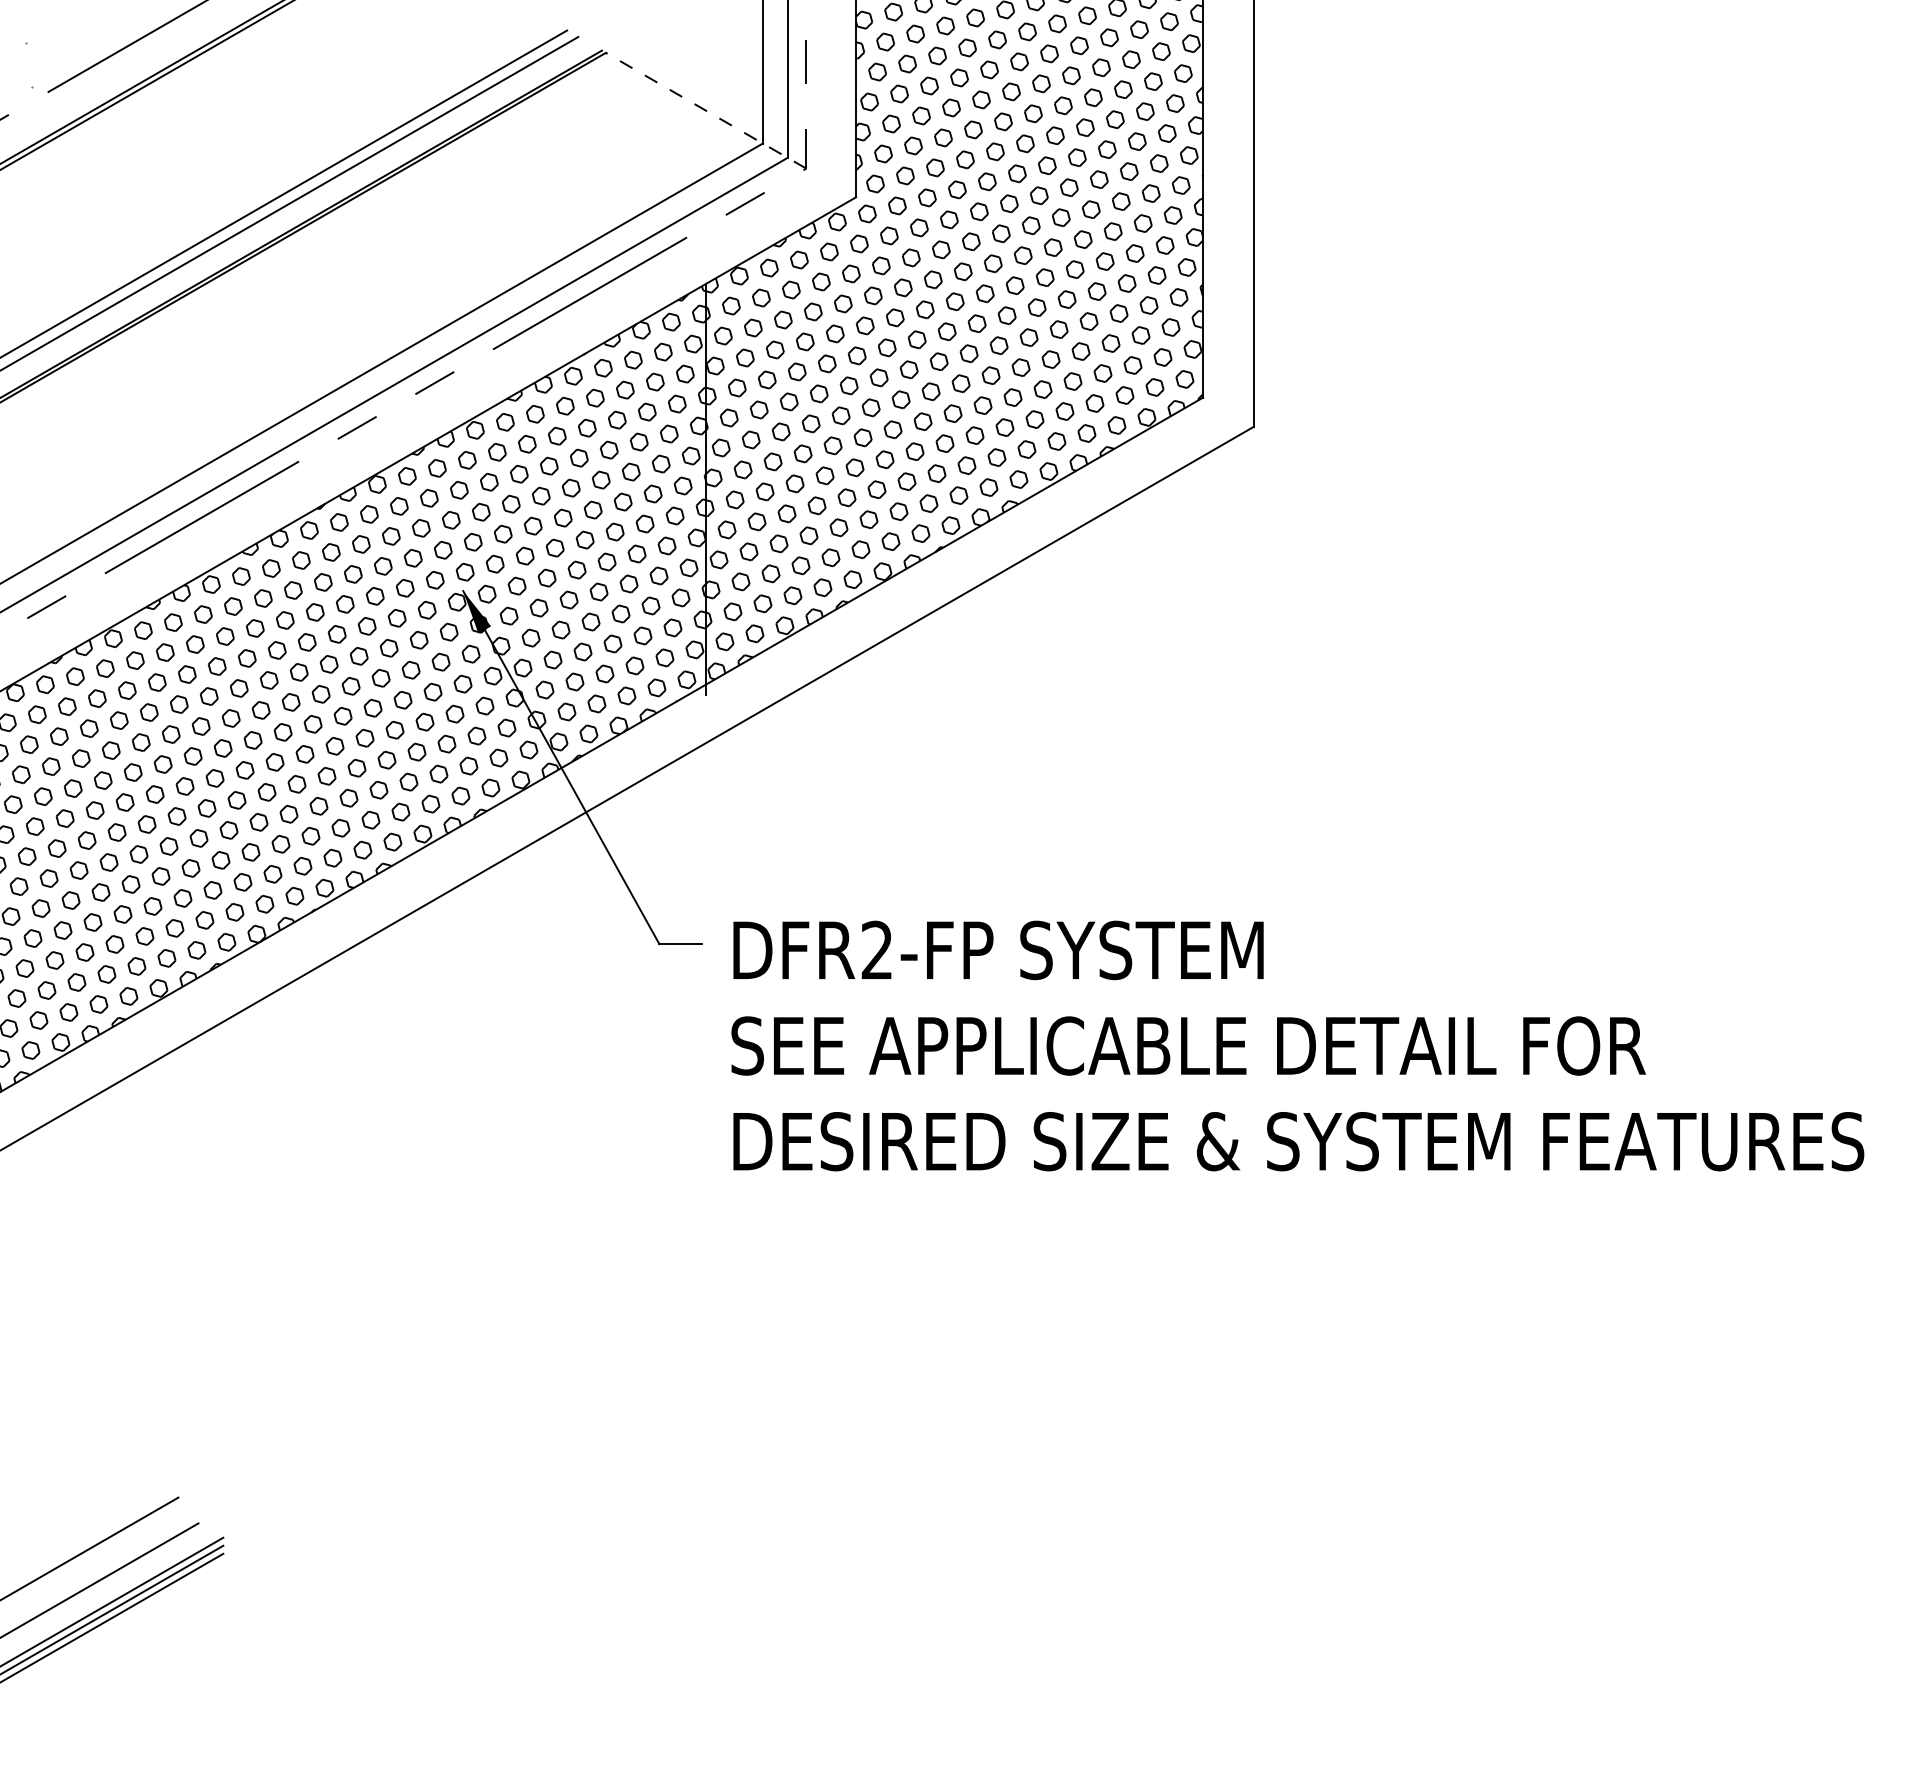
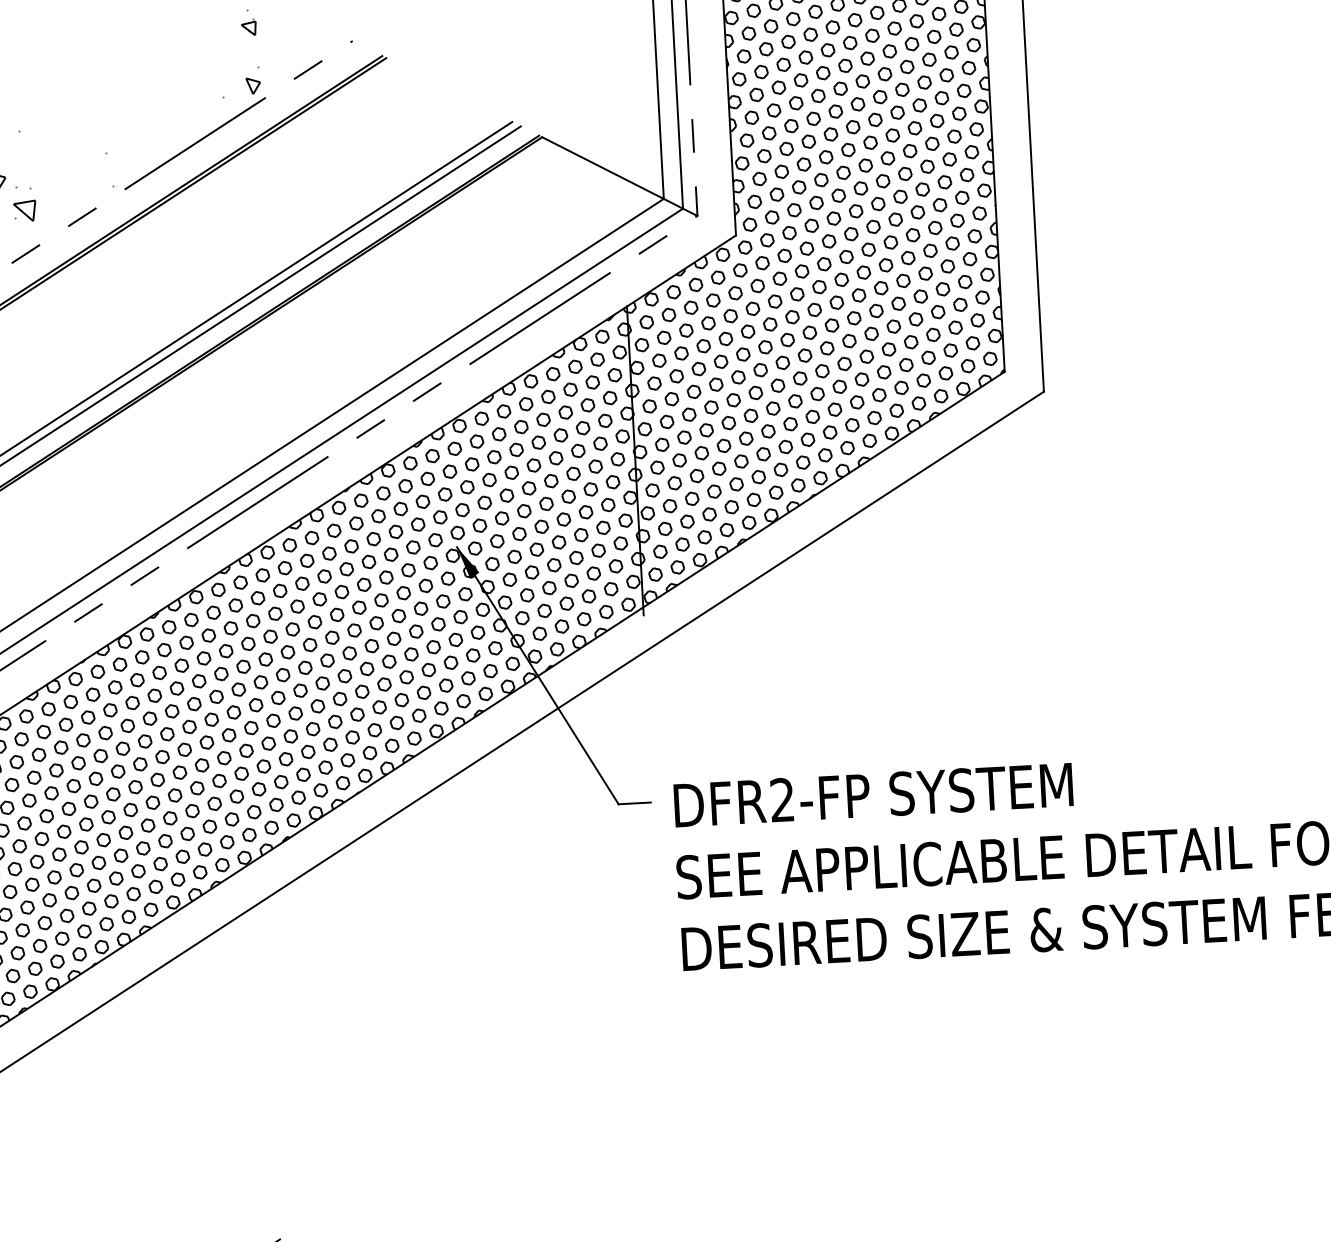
line: (706, 110) -> (620, 176), dashed -> solid

